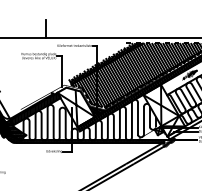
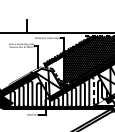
hatch: (84, 87) -> (54, 68), removed
line: (137, 118) -> (93, 91), solid -> dashed

